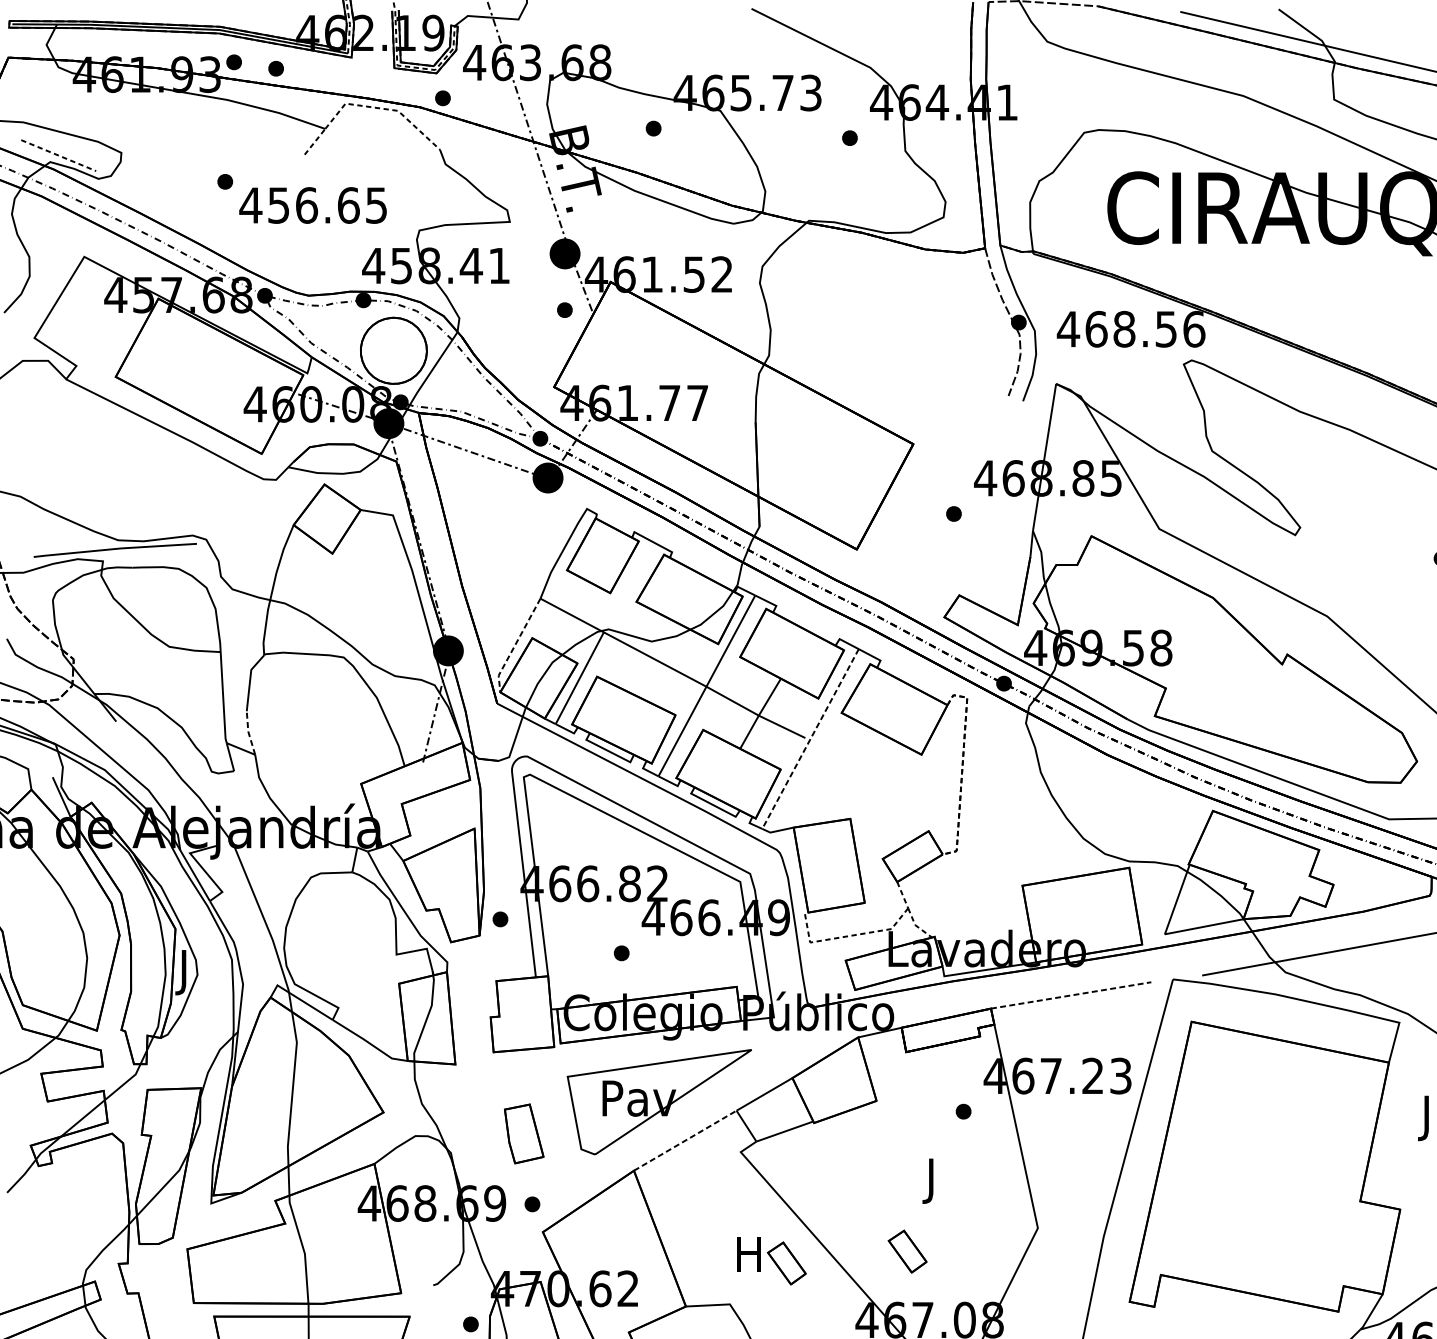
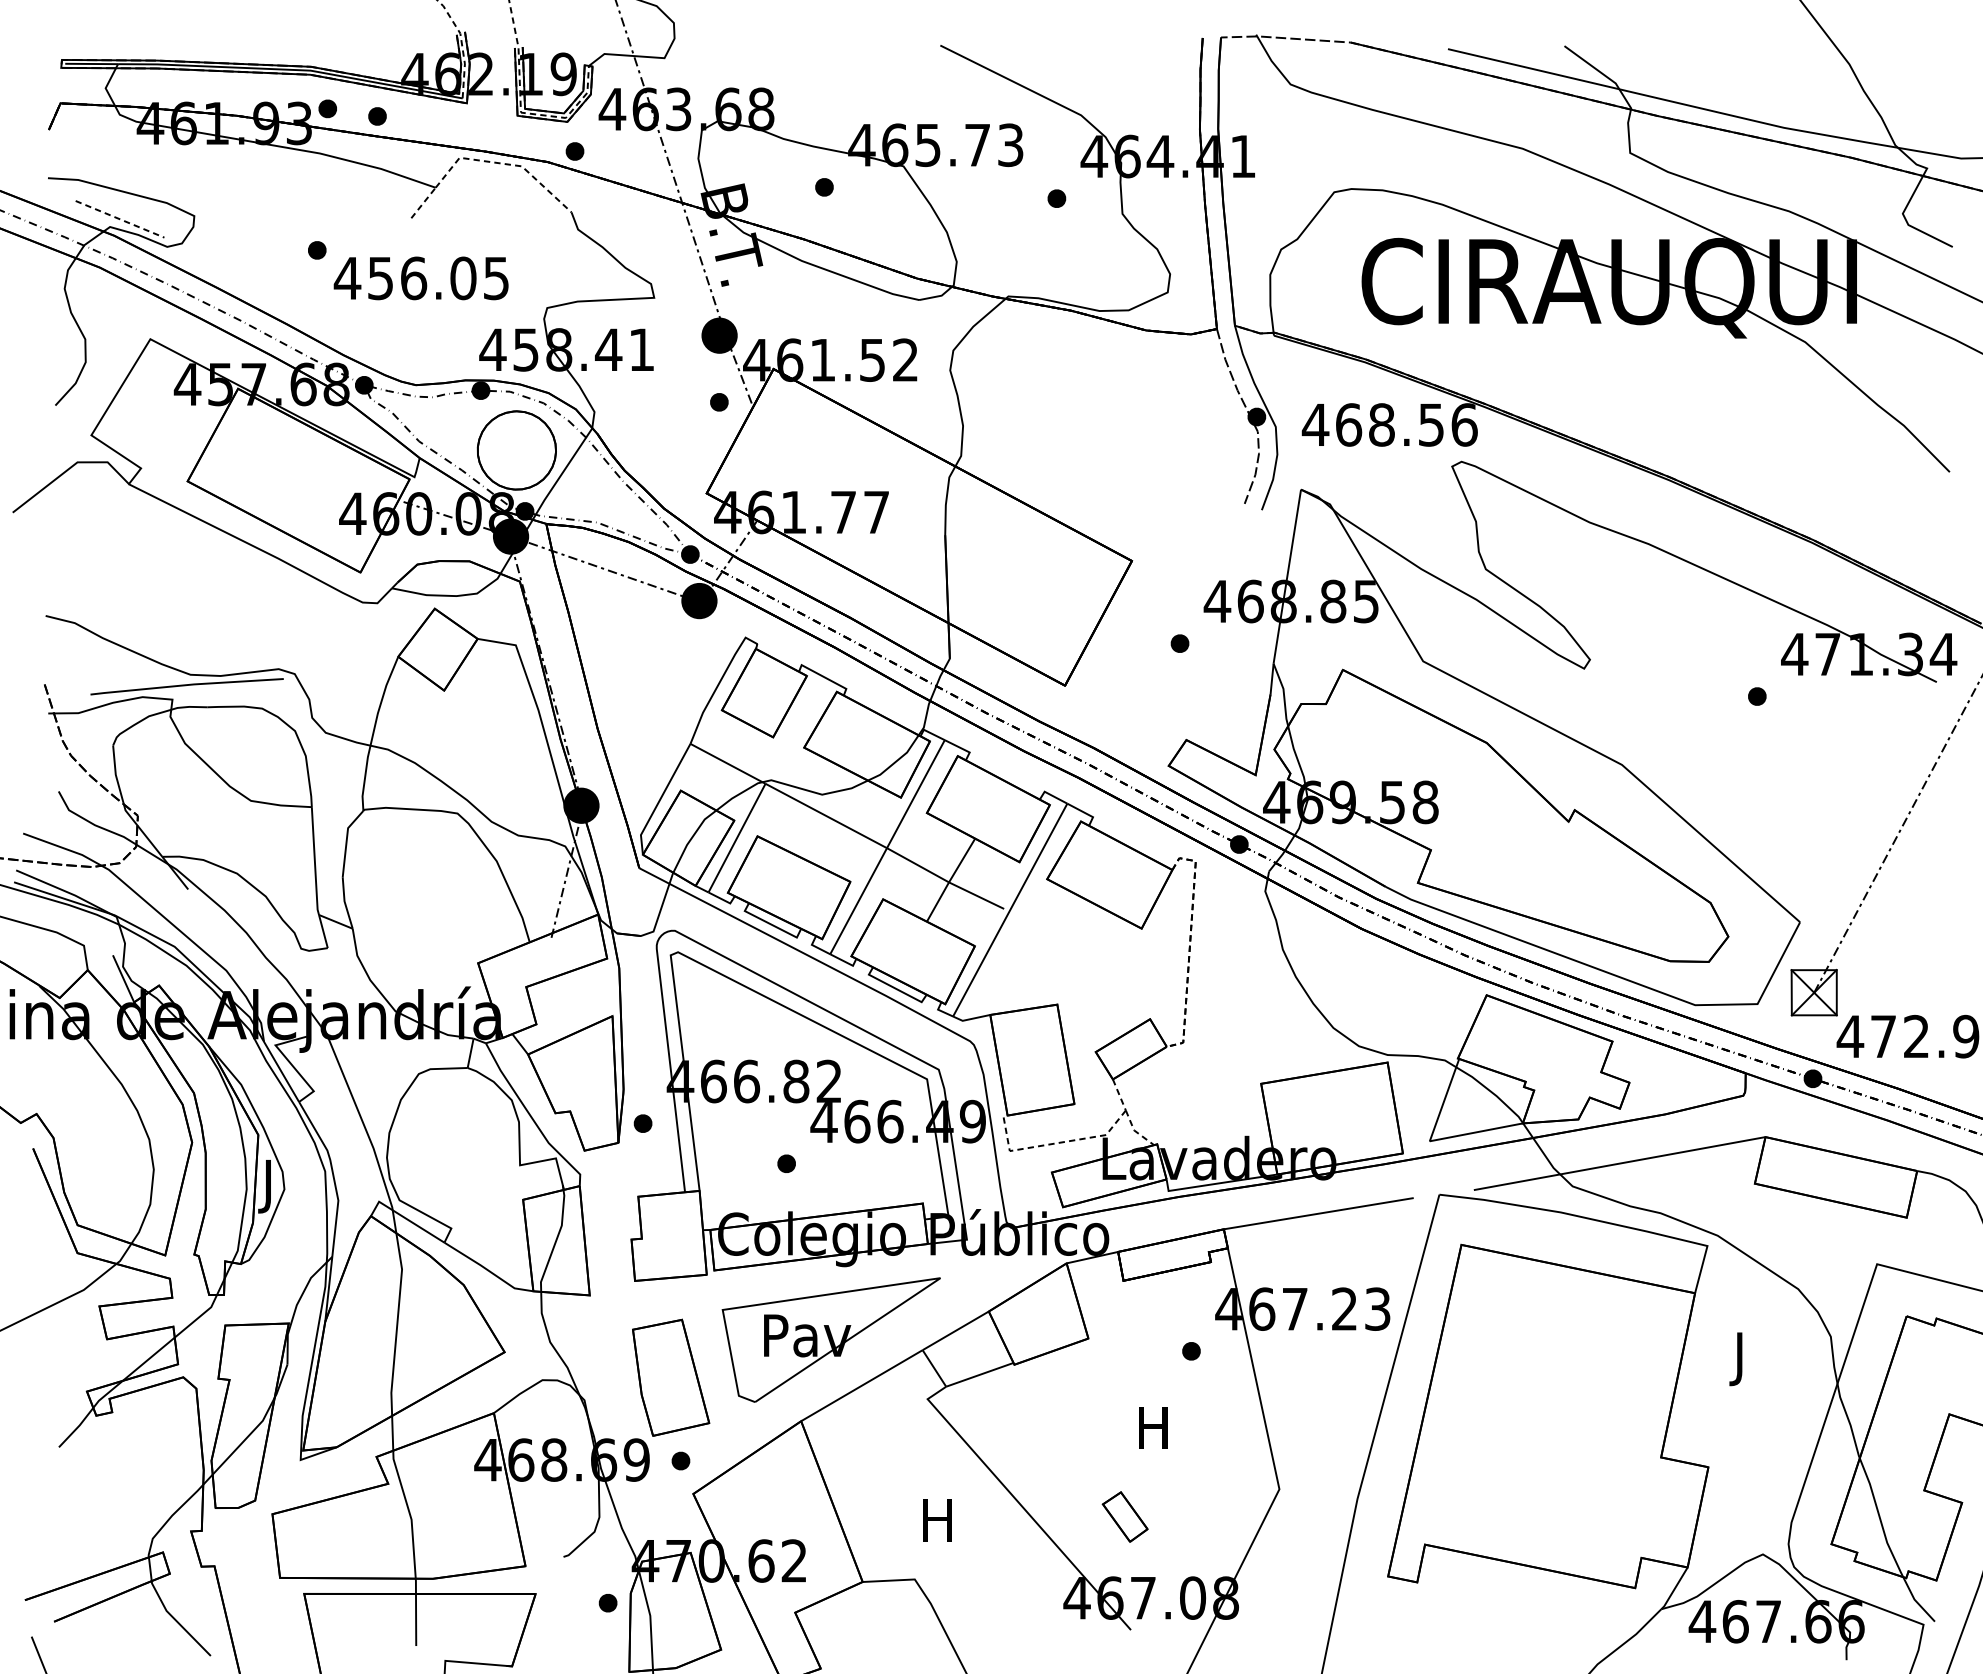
text: (348, 205) -> (463, 278), 456.65 -> 456.05
line: (515, 645) -> (660, 799), dashed -> solid
line: (248, 732) -> (344, 902), dashed -> solid
line: (810, 739) -> (1010, 910), dashed -> solid
line: (1071, 995) -> (1319, 1213), dashed -> solid
part: (524, 1133) -> (671, 1377), size x1.67
line: (685, 1140) -> (862, 1385), dashed -> solid
text: (931, 1181) -> (1153, 1433), J -> H
part: (786, 1263) -> (981, 1530), removed

